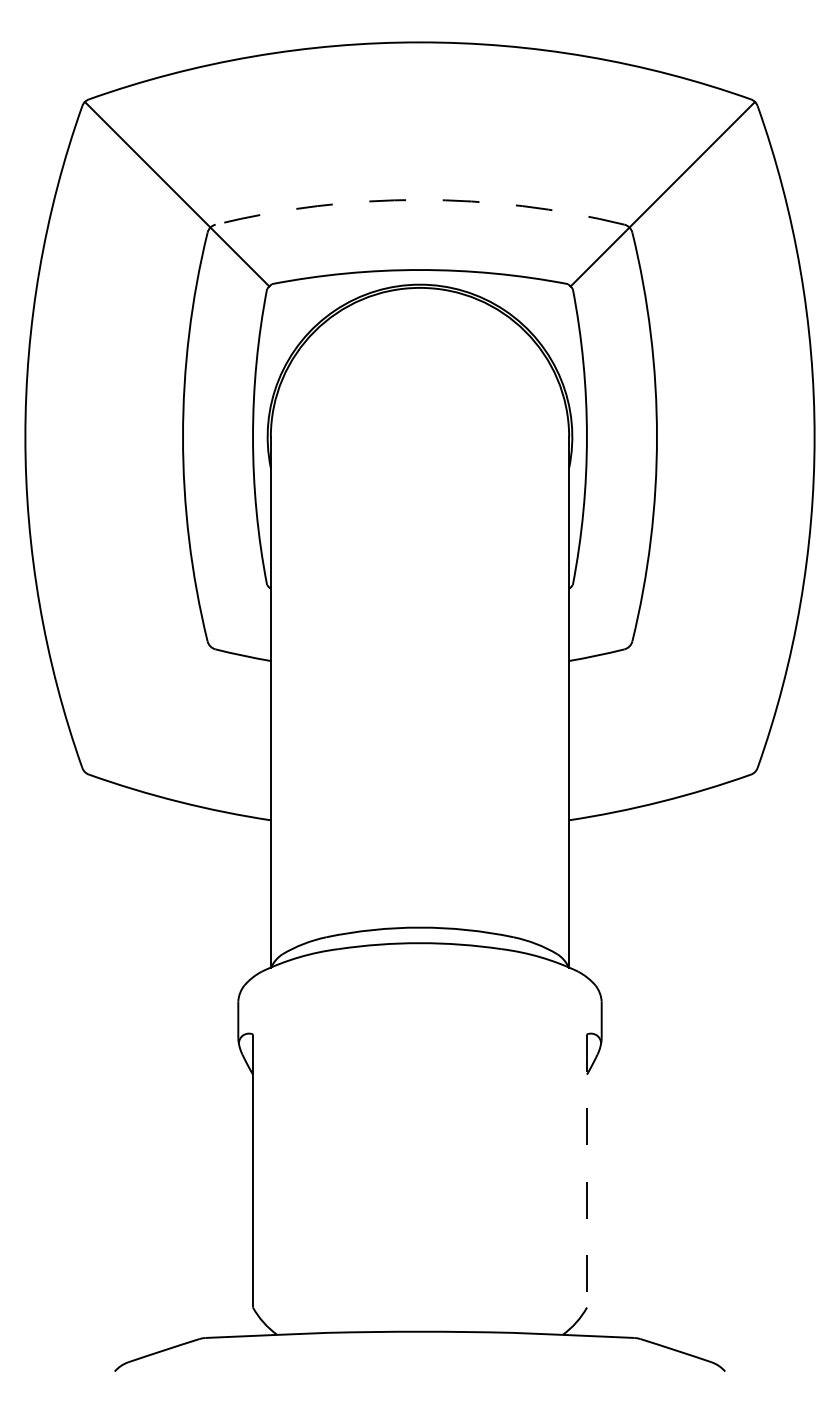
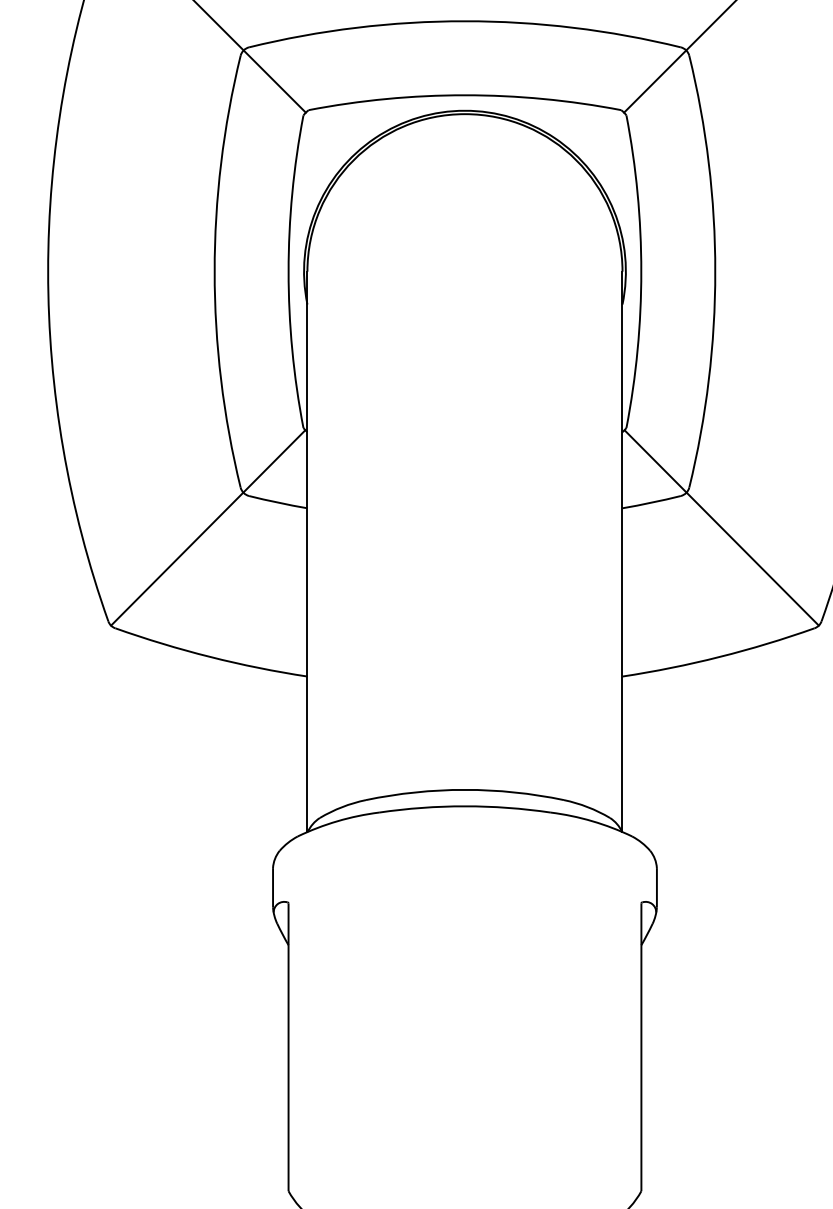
arc: (420, 199) -> (465, 20), dashed -> solid
line: (176, 679) -> (207, 527), added
line: (663, 679) -> (722, 527), added
arc: (587, 1171) -> (641, 1047), dashed -> solid

